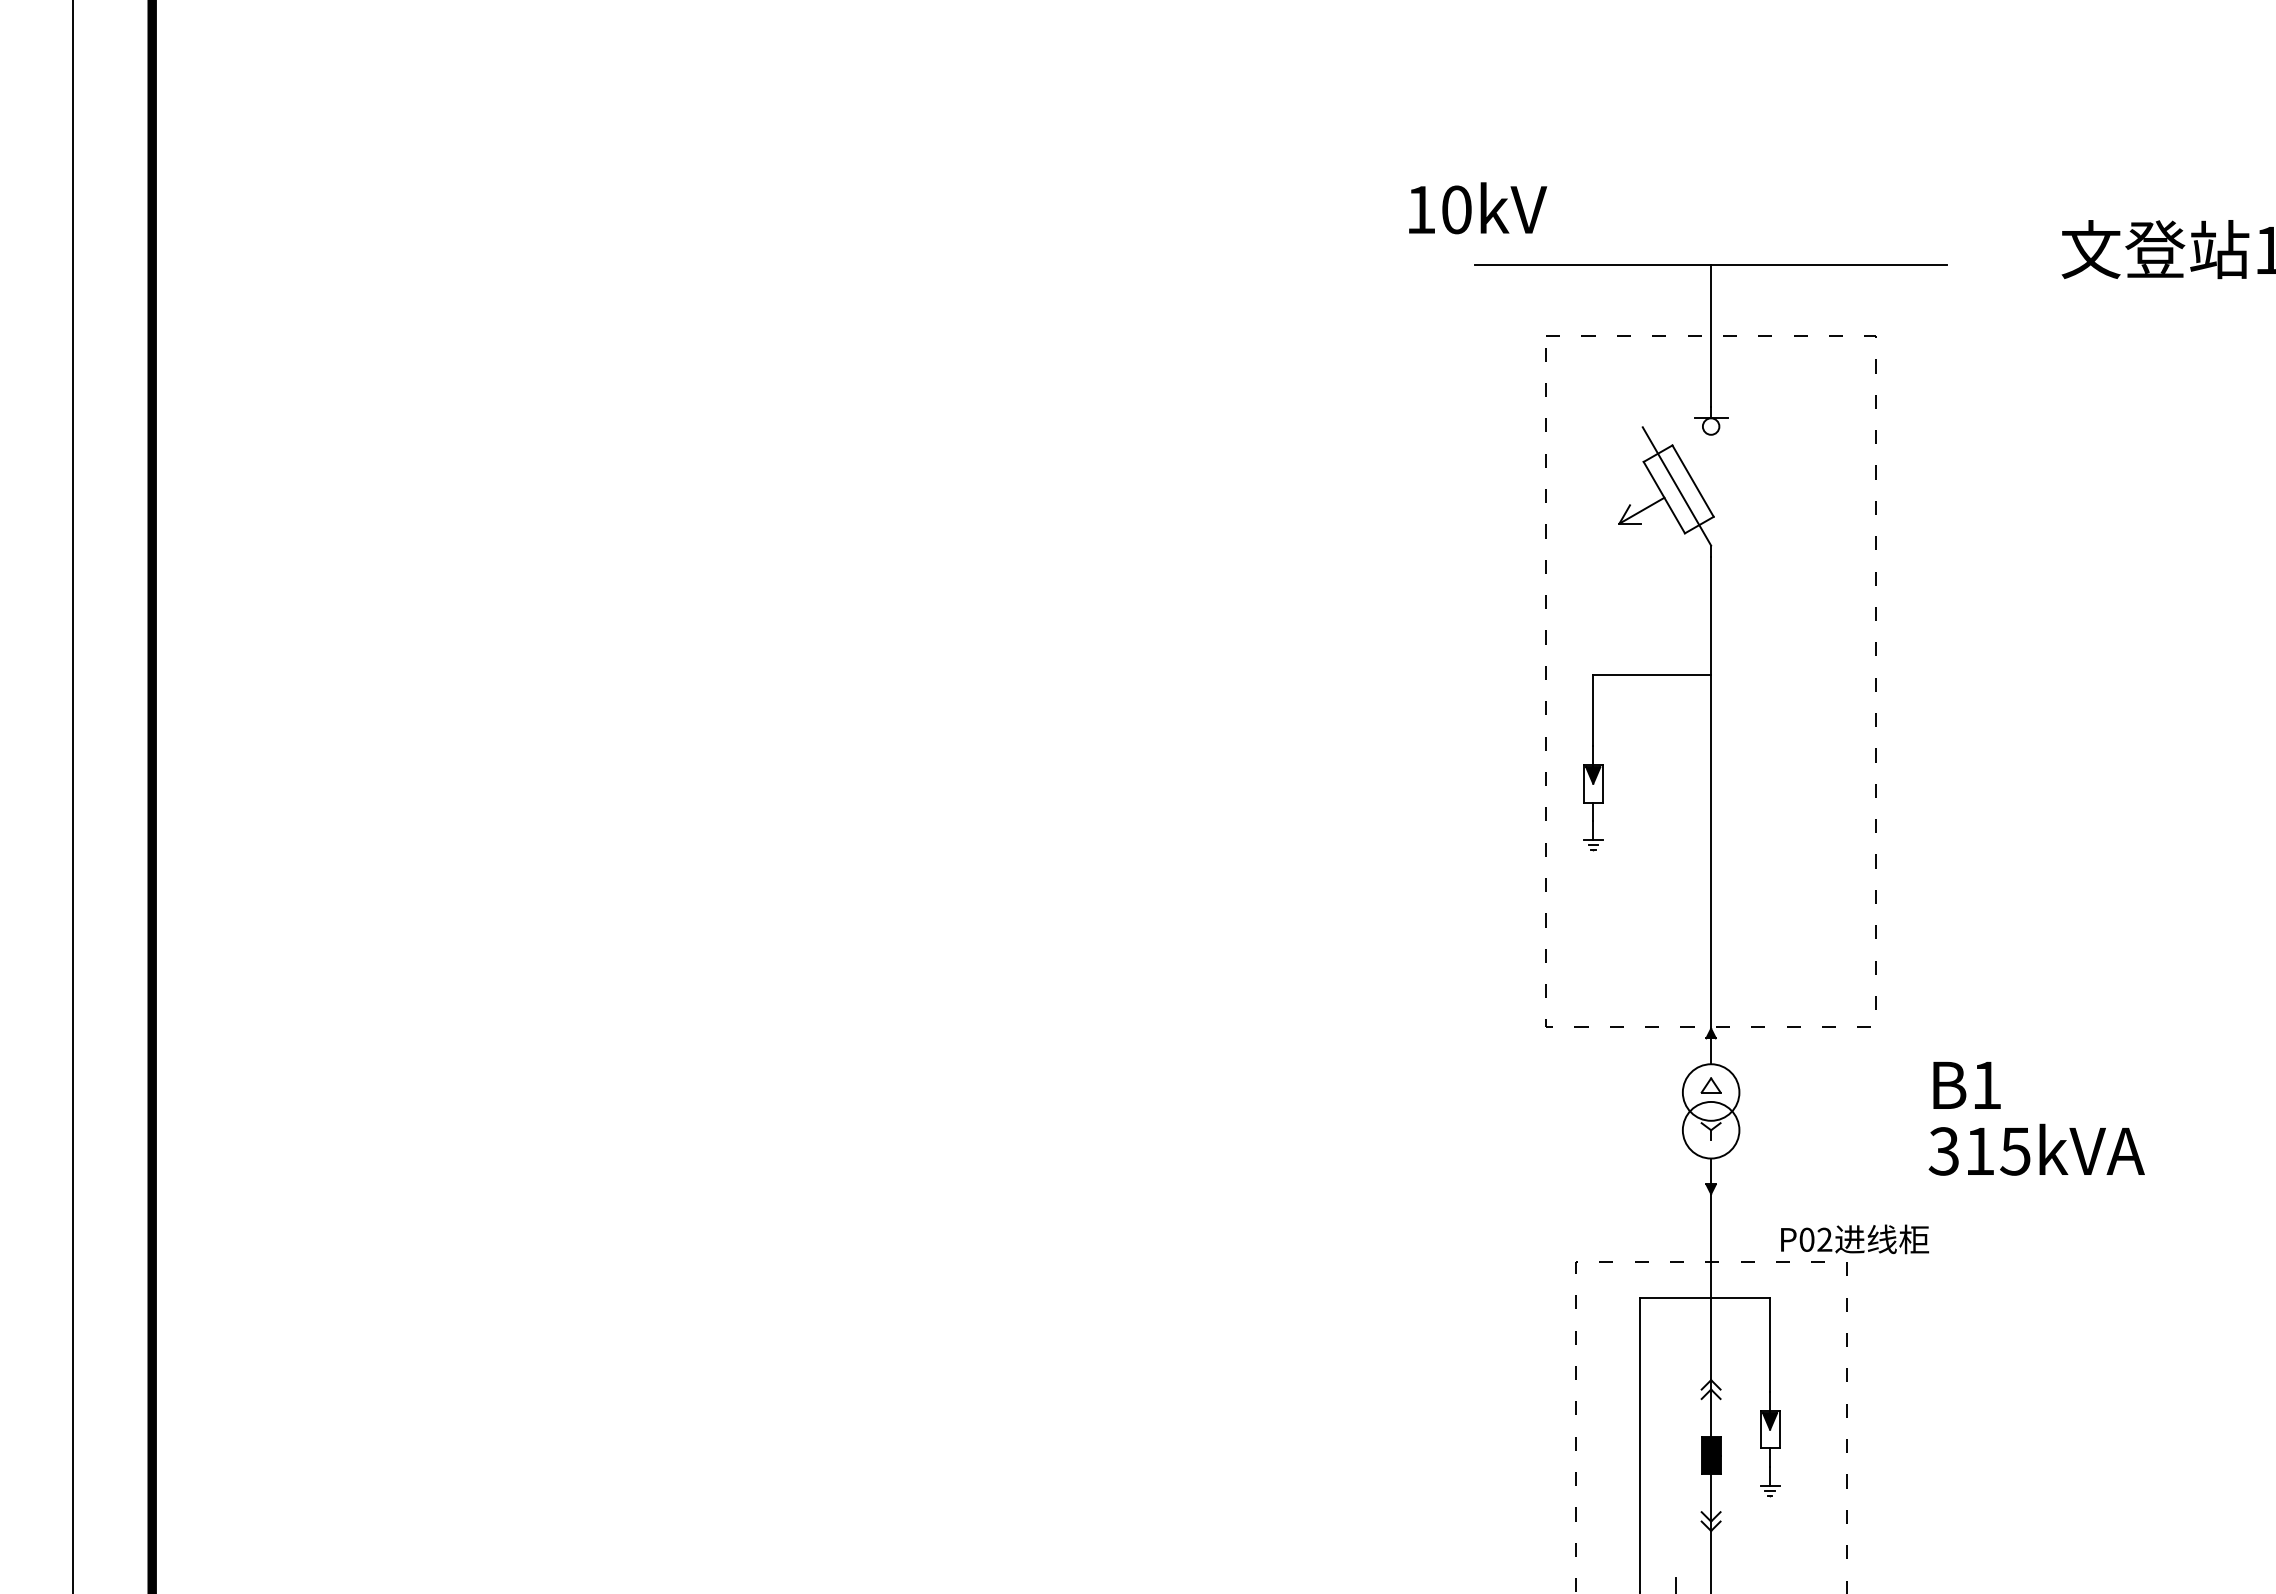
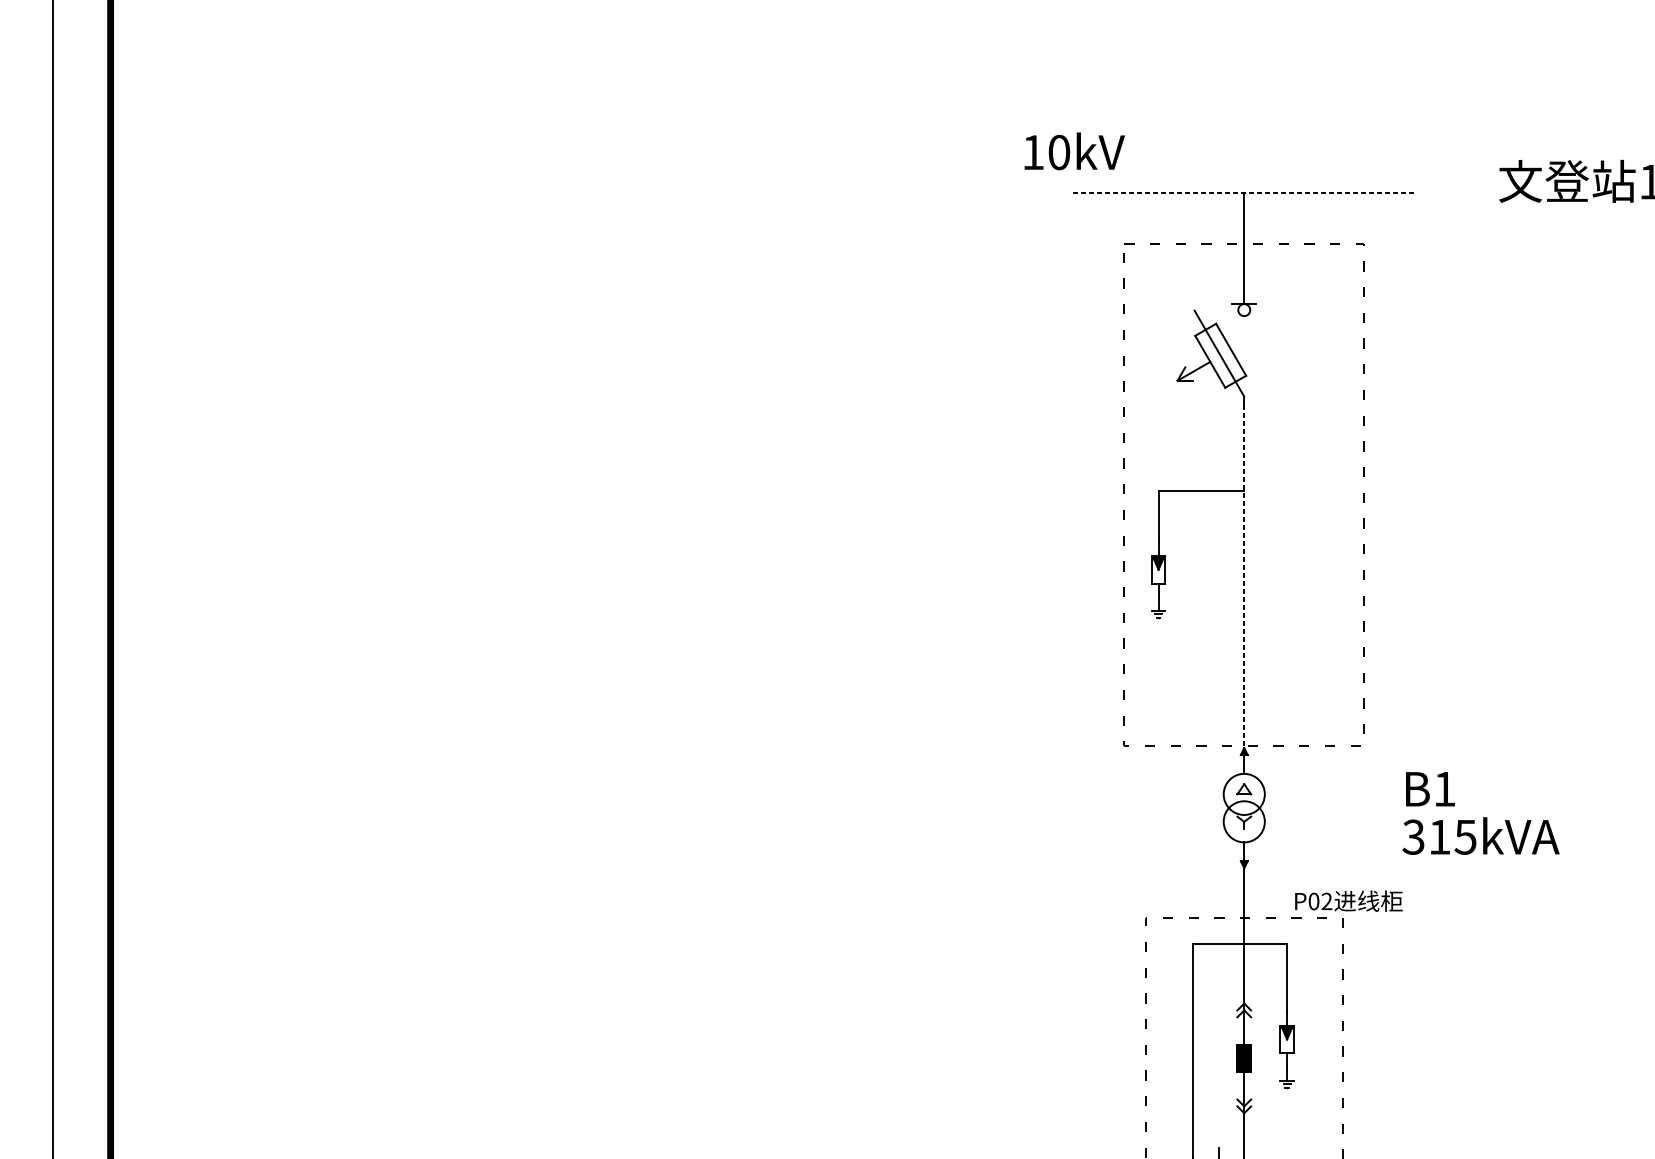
line: (1711, 265) -> (1244, 192), solid -> dashed
line: (1711, 793) -> (1244, 576), solid -> dashed

